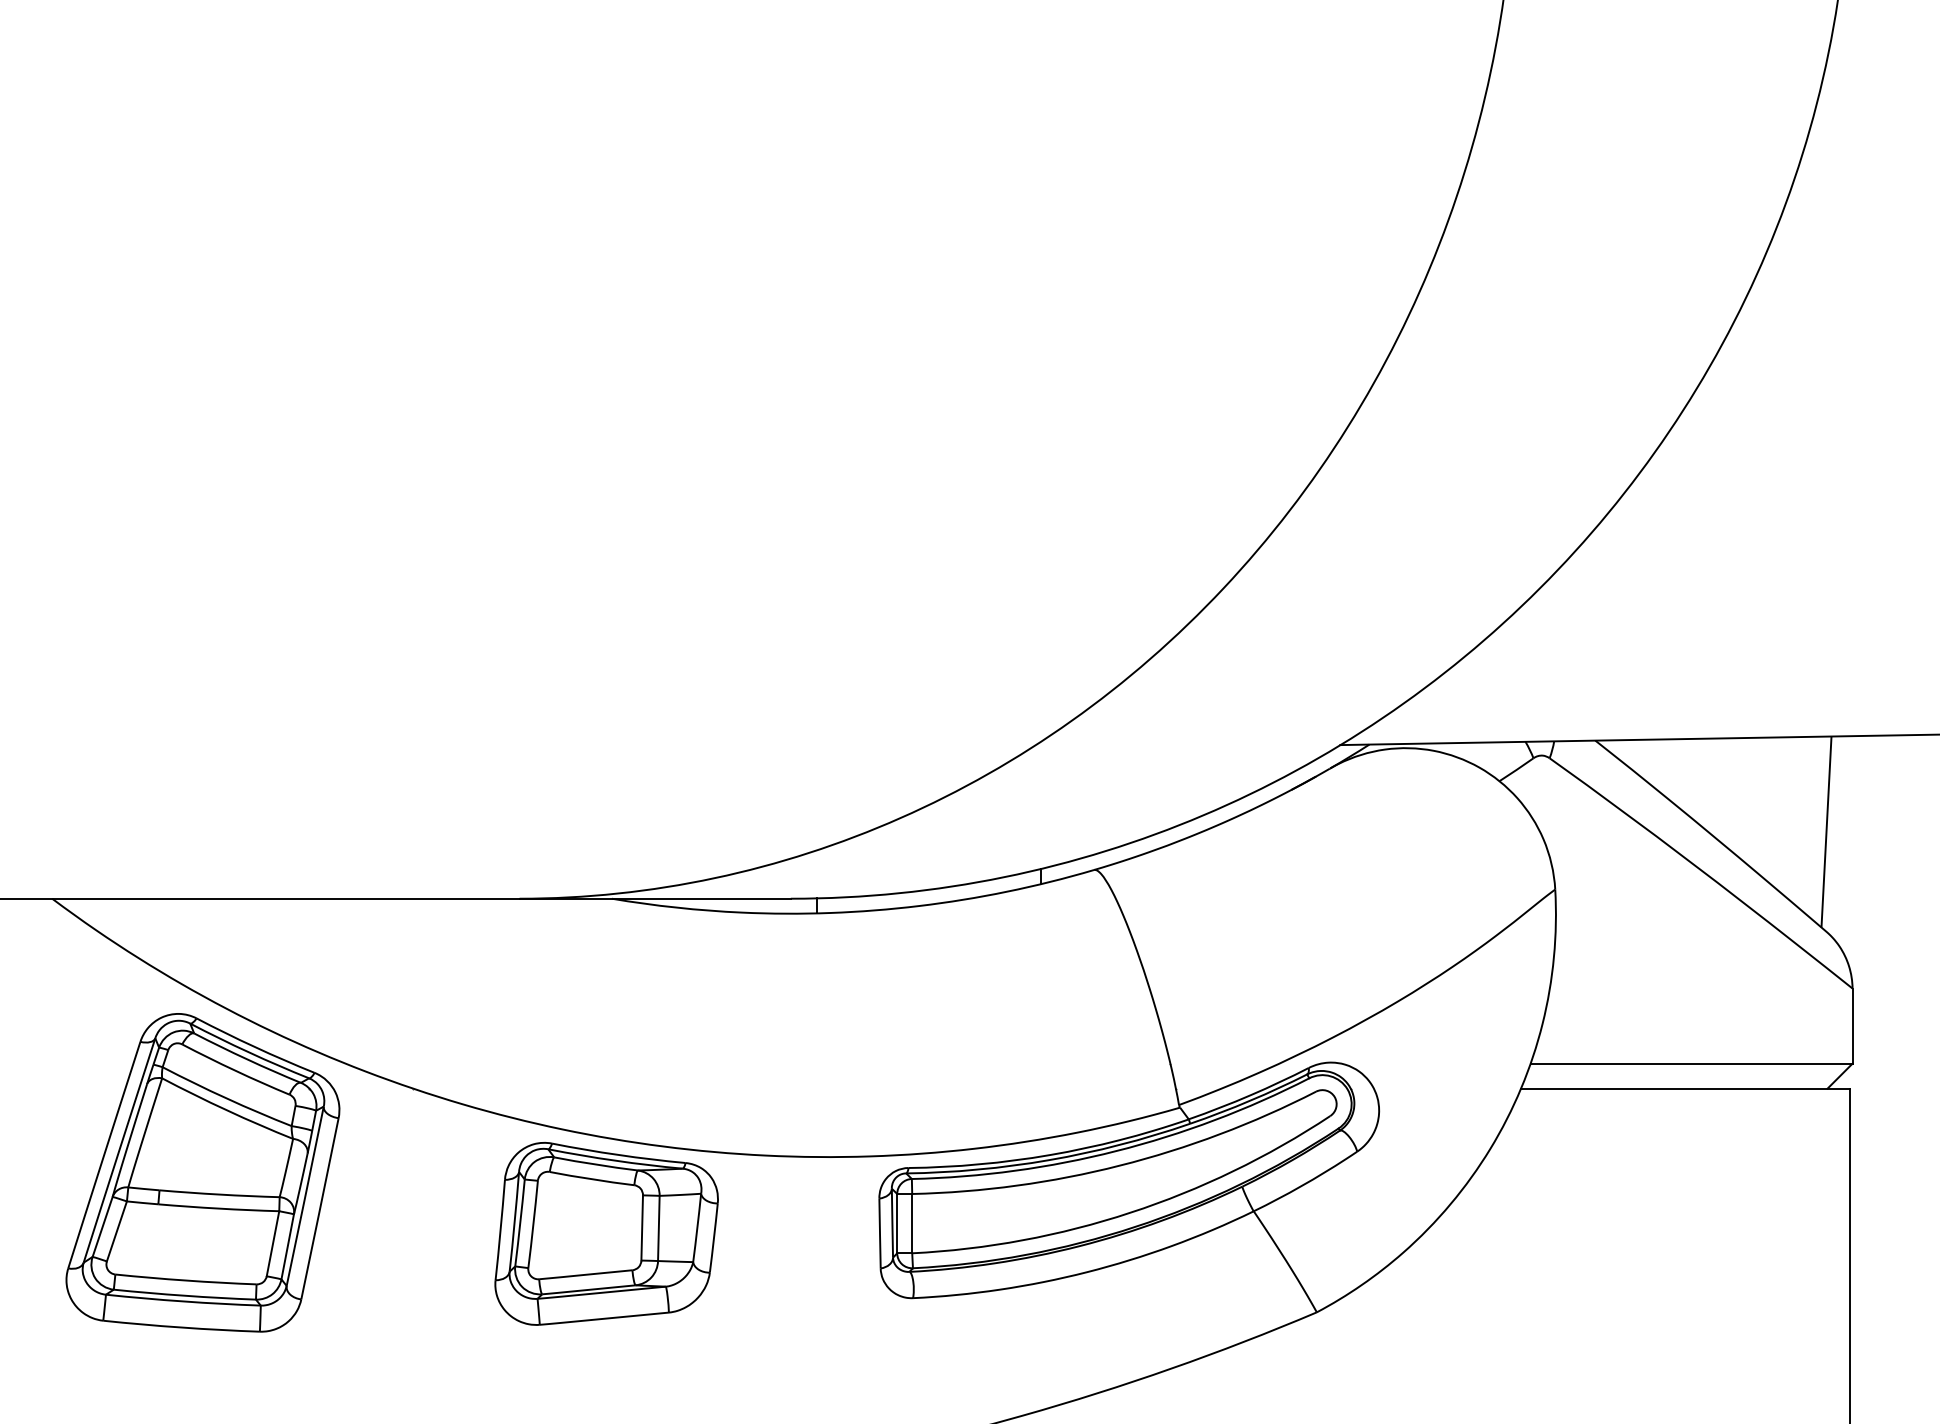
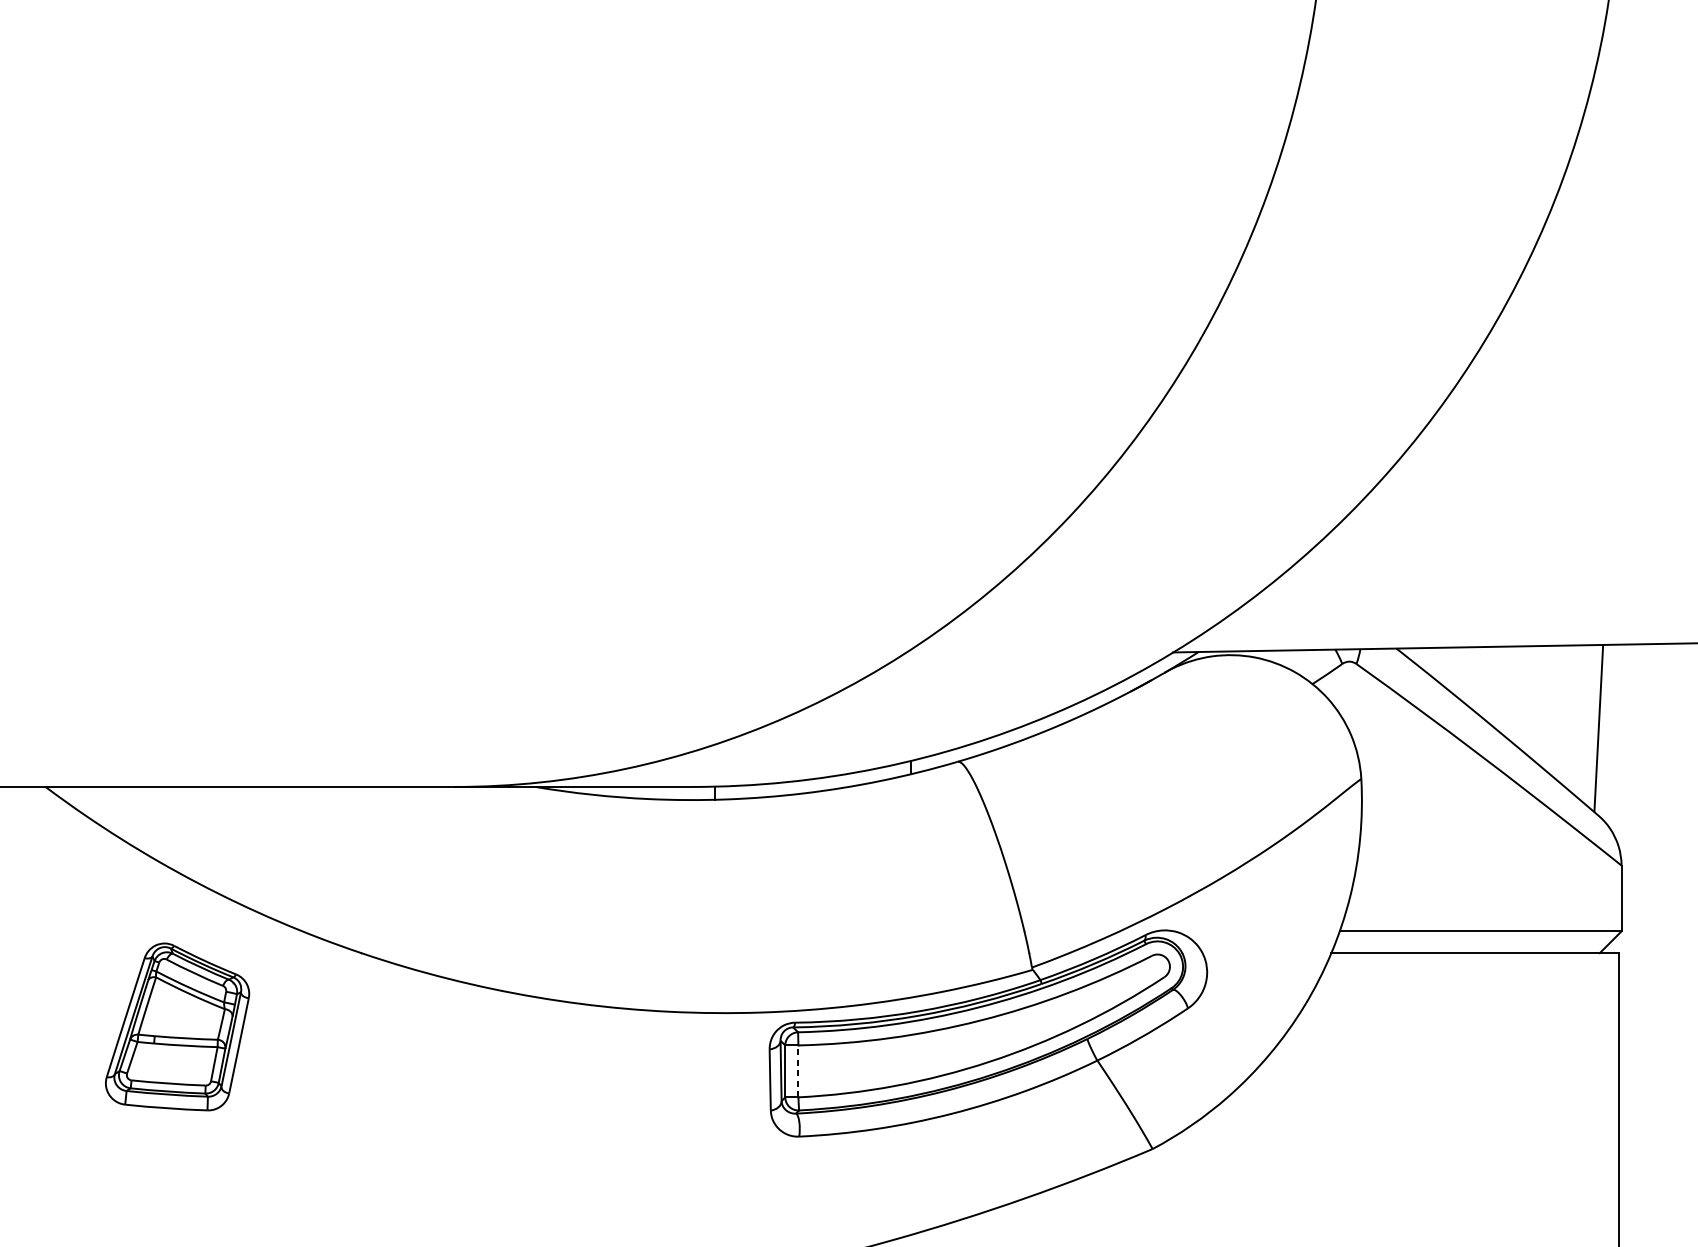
part: (202, 1172) -> (177, 1026), size x0.6
line: (912, 1223) -> (798, 1071), solid -> dashed
part: (606, 1233) -> (530, 1080), removed

